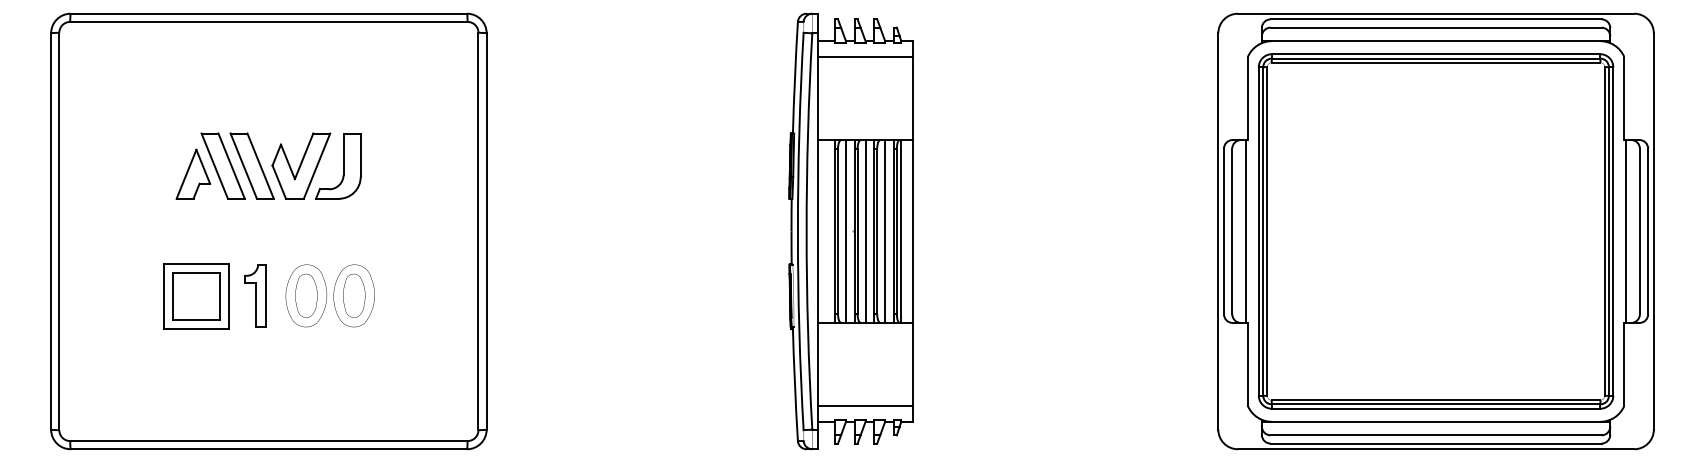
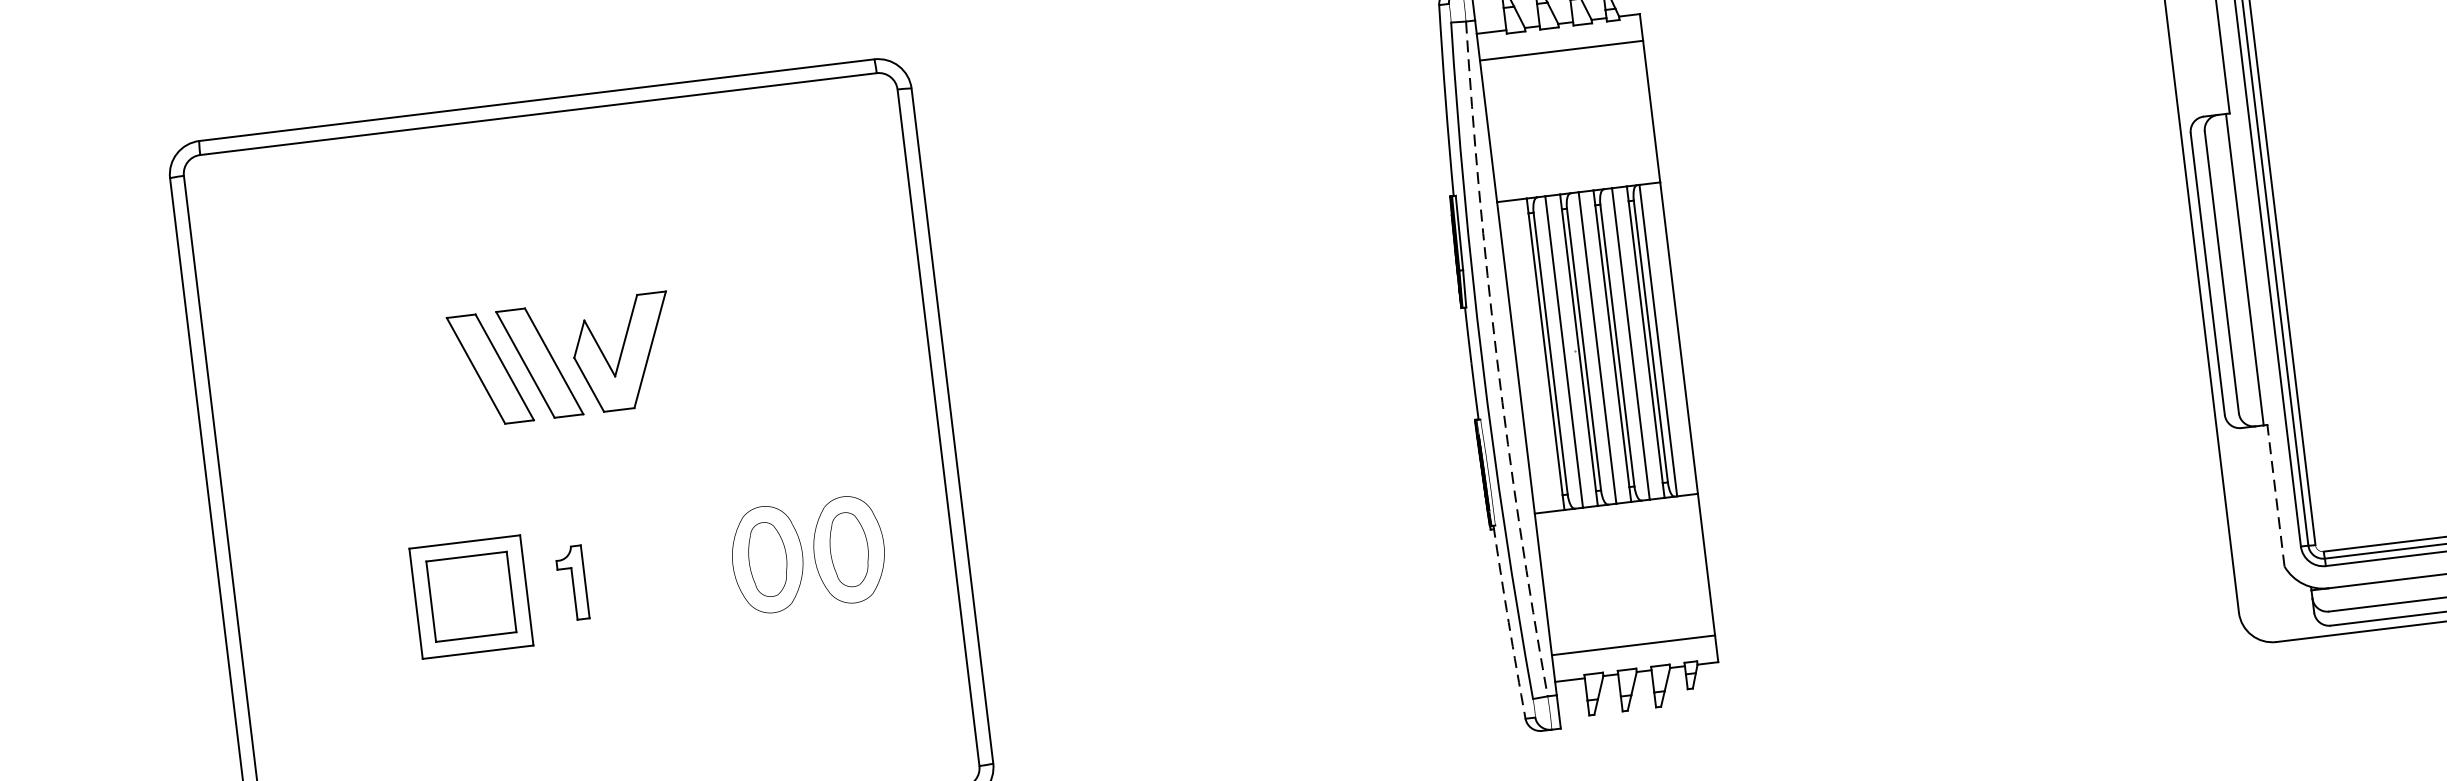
part: (338, 166) -> (686, 345), removed
part: (192, 173) -> (439, 387), removed
arc: (806, 231) -> (1496, 360), solid -> dashed
part: (255, 295) -> (572, 582), size x0.7
part: (329, 295) -> (806, 554), moved
line: (1247, 364) -> (2275, 495), solid -> dashed
arc: (794, 384) -> (1508, 623), solid -> dashed

